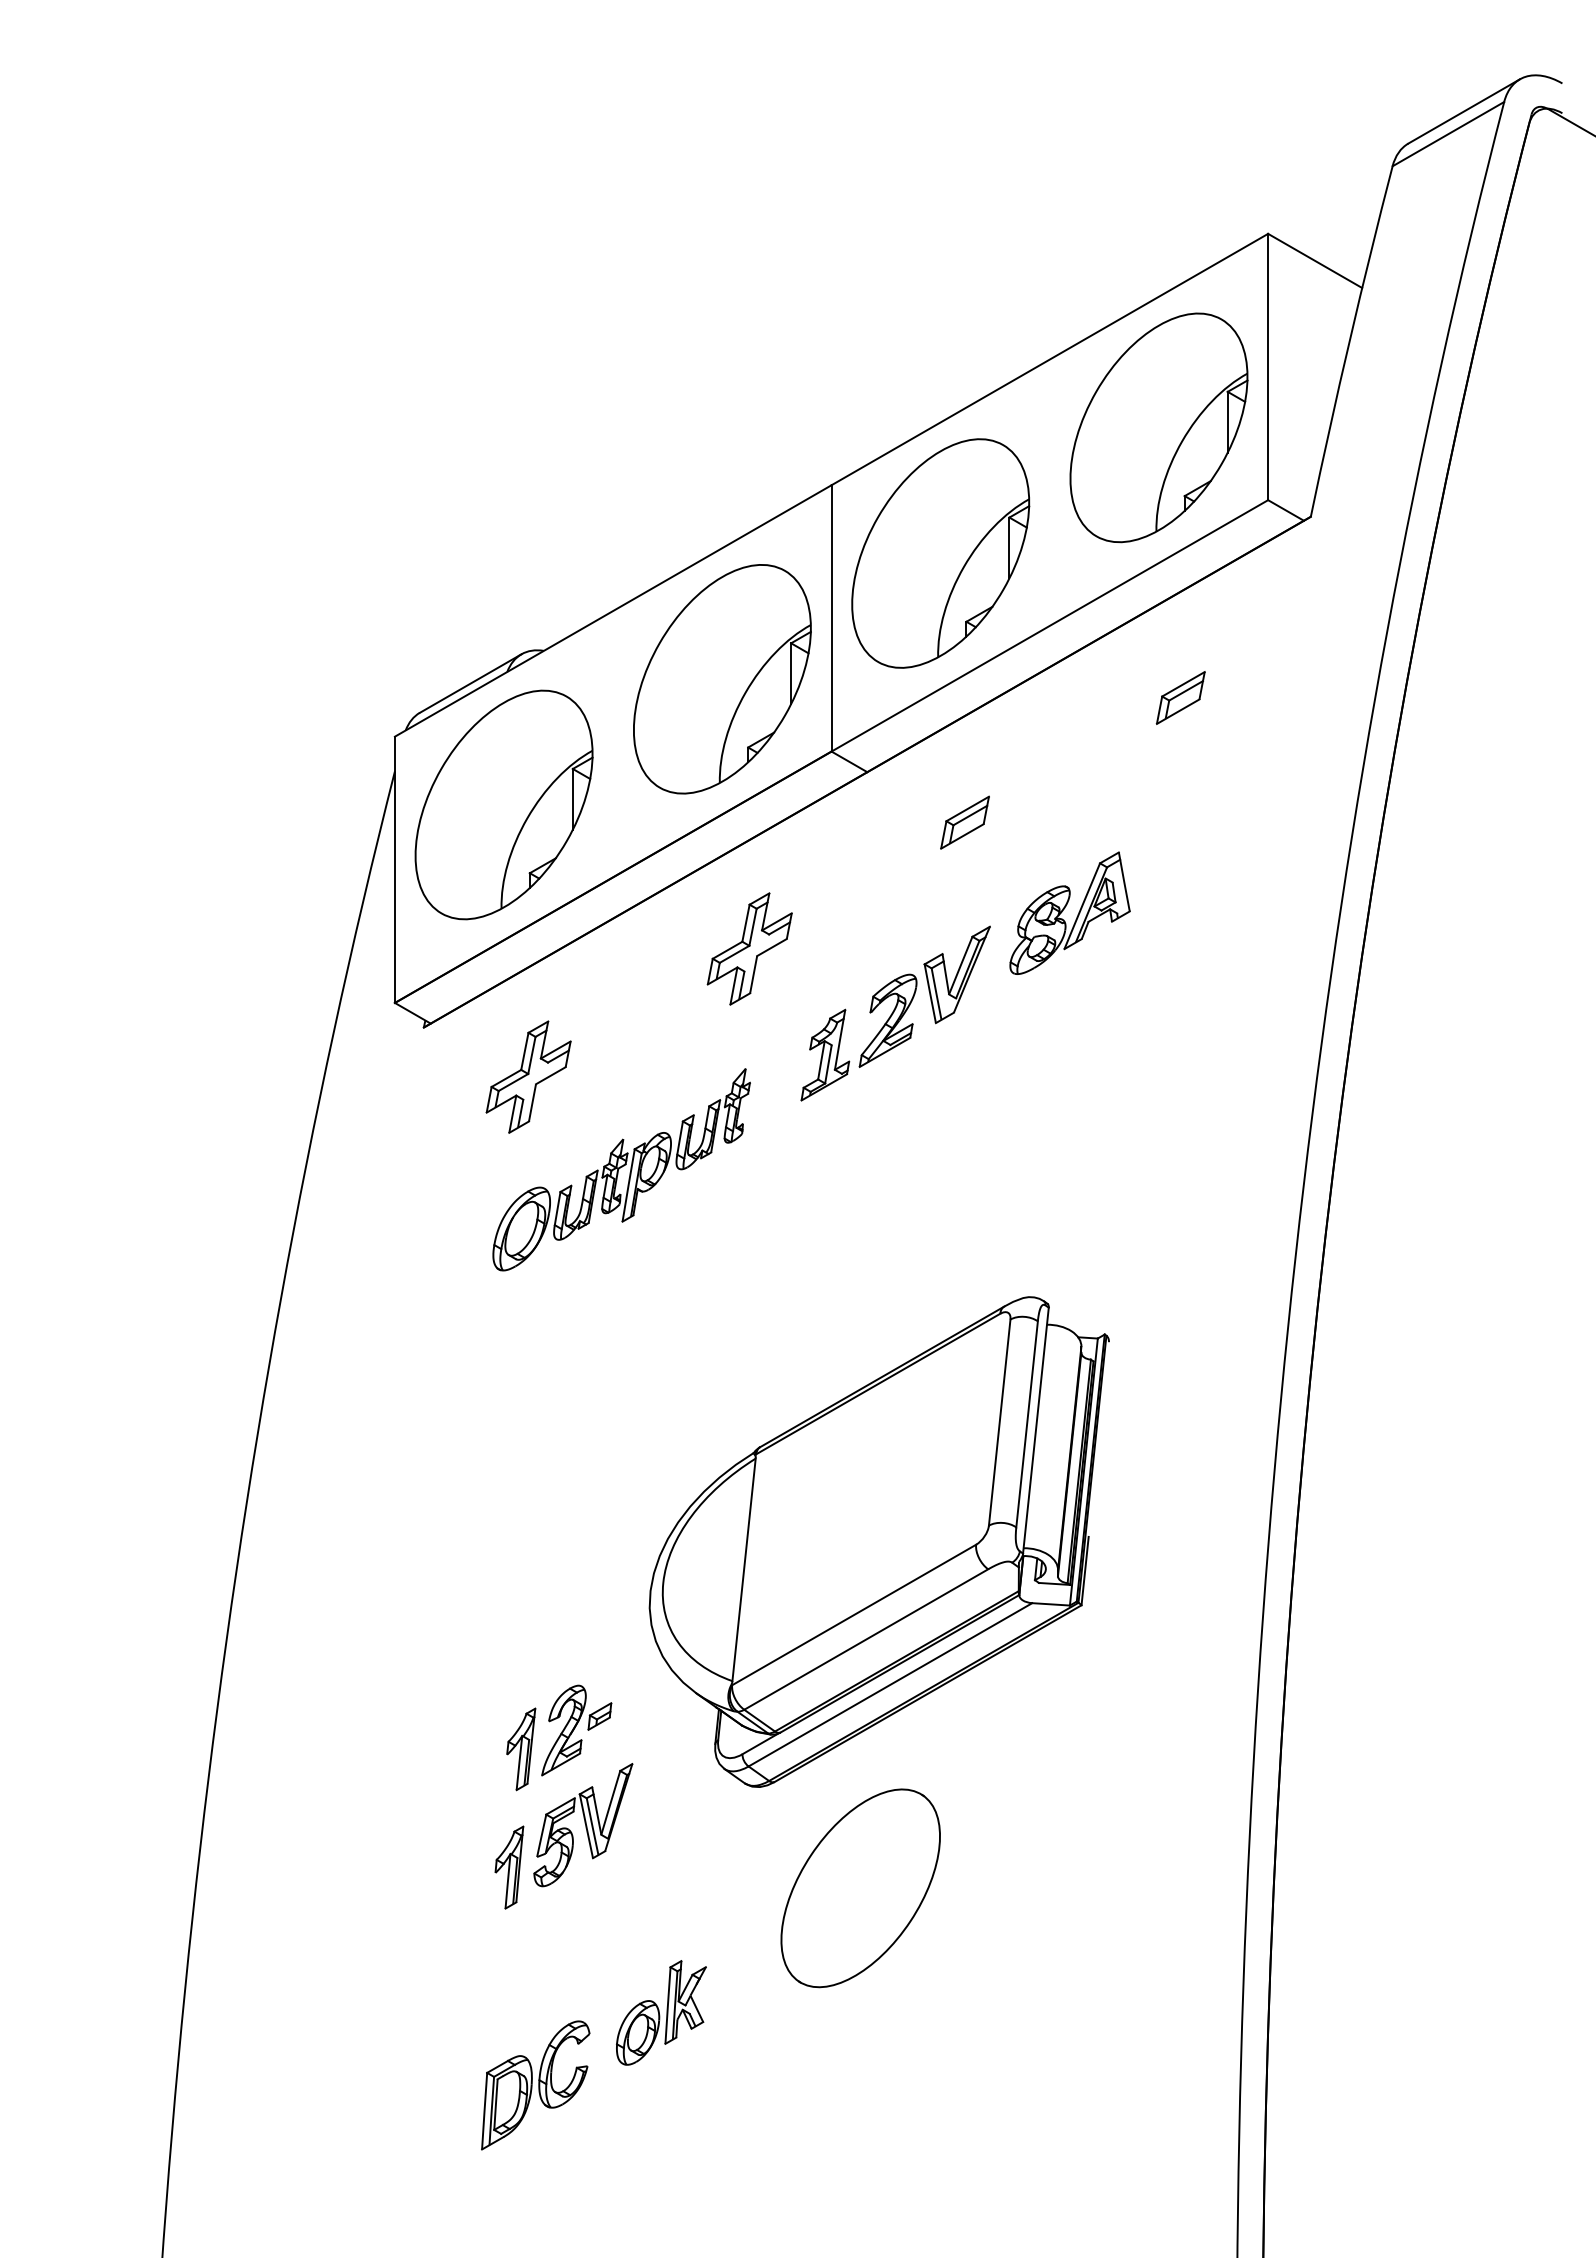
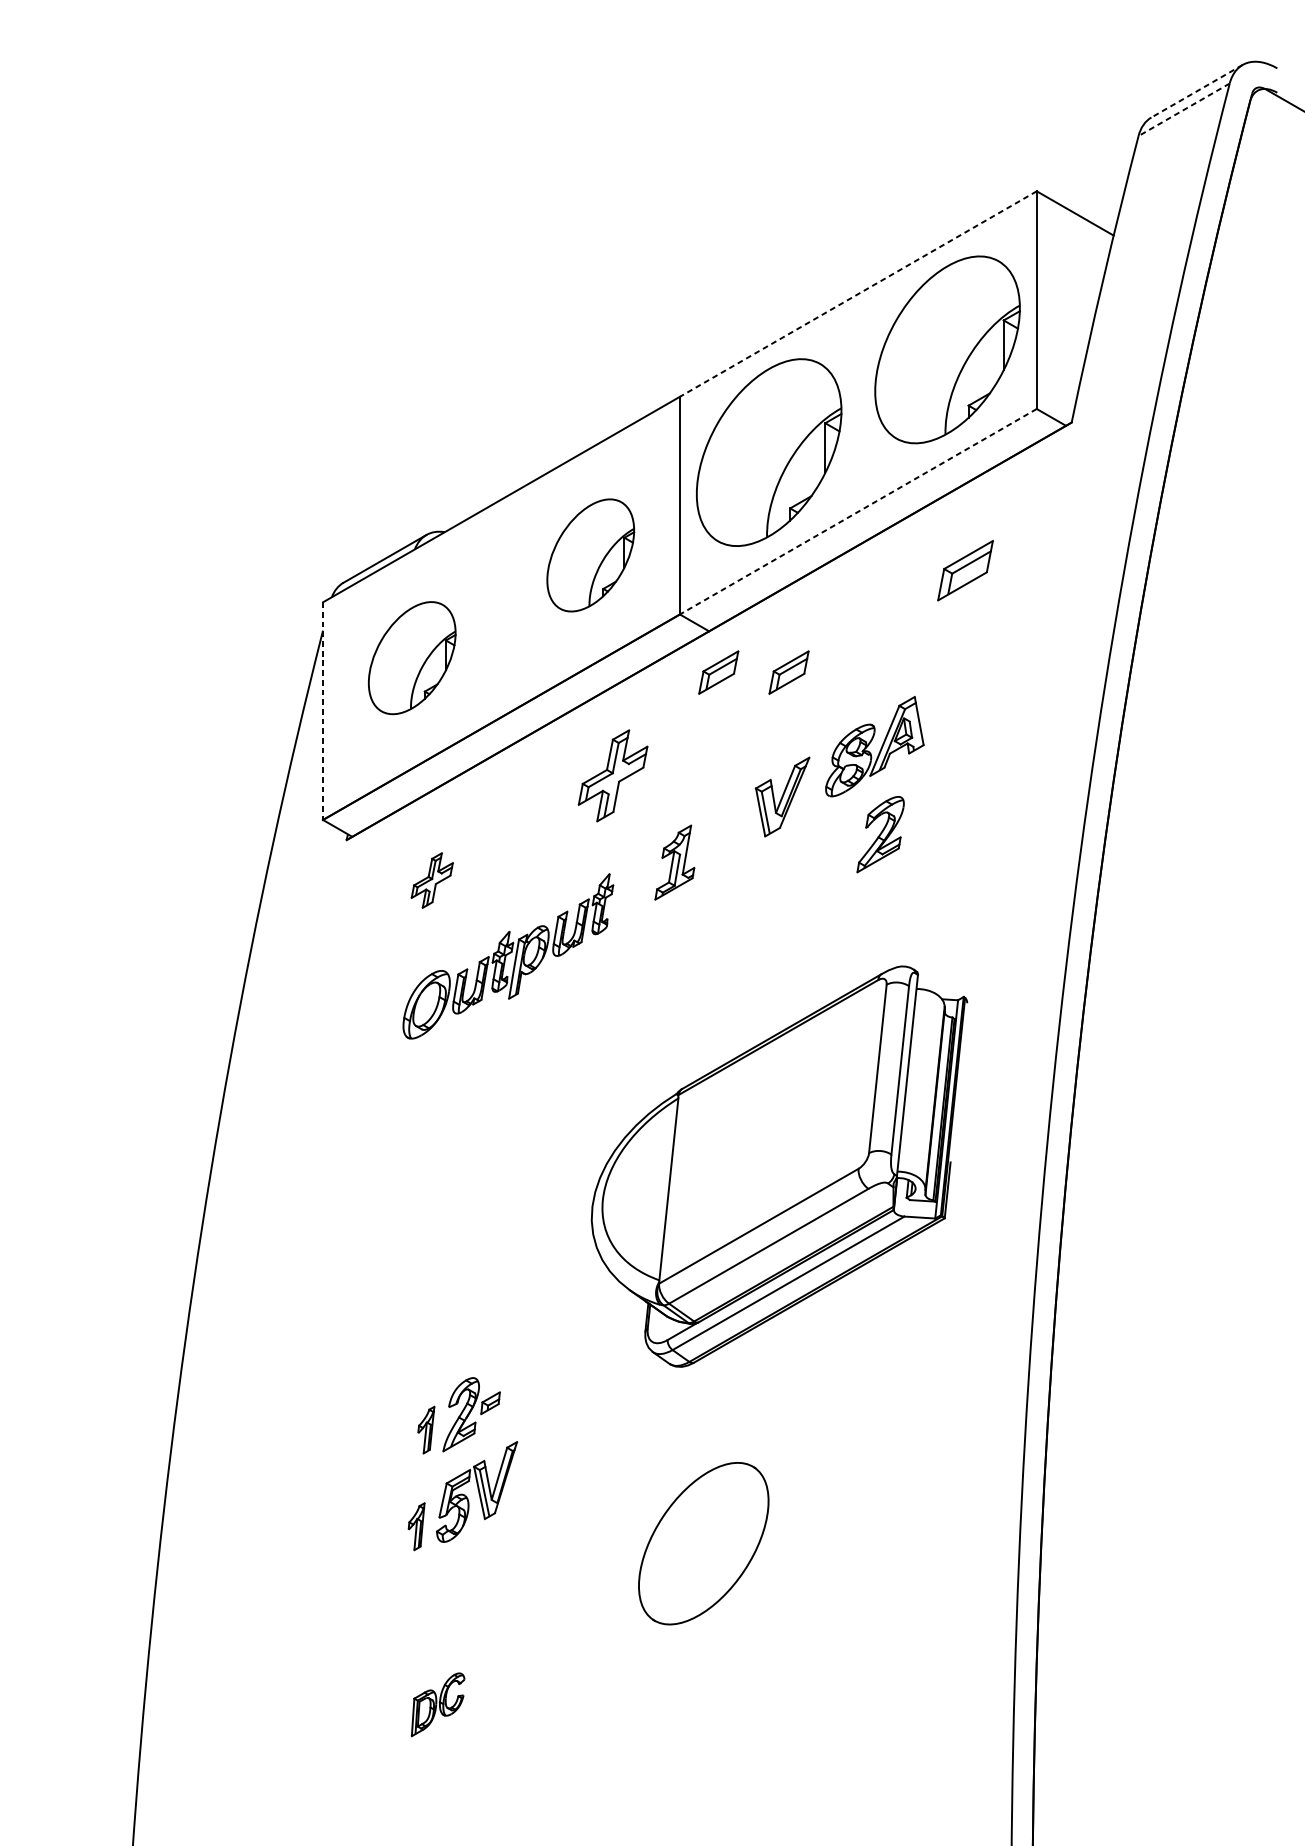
line: (1463, 111) -> (1196, 91), solid -> dashed
line: (1447, 134) -> (1183, 110), solid -> dashed
line: (1049, 359) -> (858, 294), solid -> dashed
line: (1049, 625) -> (858, 511), solid -> dashed
part: (722, 679) -> (590, 555), size x0.6
part: (1180, 697) -> (965, 570), size x1.4
part: (503, 804) -> (411, 657), size x0.6
part: (878, 822) -> (718, 672), added
line: (394, 870) -> (322, 711), solid -> dashed
part: (887, 1020) -> (880, 834), moved
part: (528, 1076) -> (432, 880), size x0.6
part: (878, 1541) -> (778, 1166), moved
part: (521, 1749) -> (426, 1430), size x0.7
part: (509, 1867) -> (416, 1526), size x0.7
part: (661, 2012) -> (540, 1645), removed
part: (535, 2085) -> (437, 1704), size x0.6

